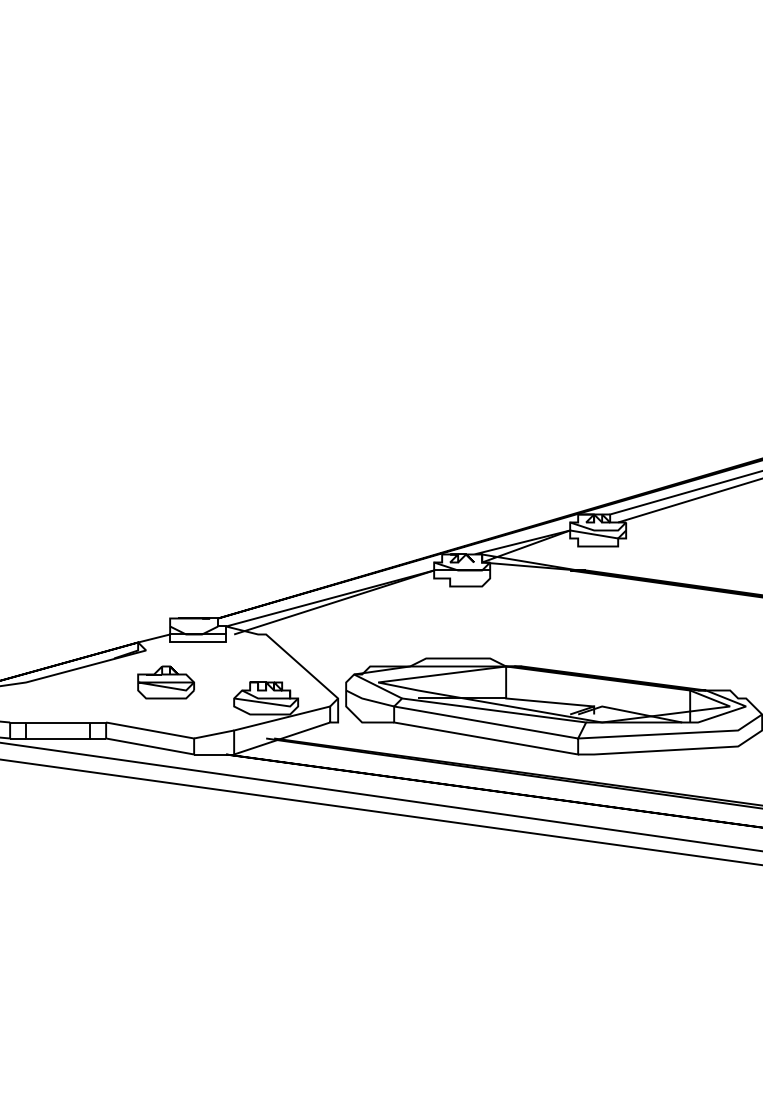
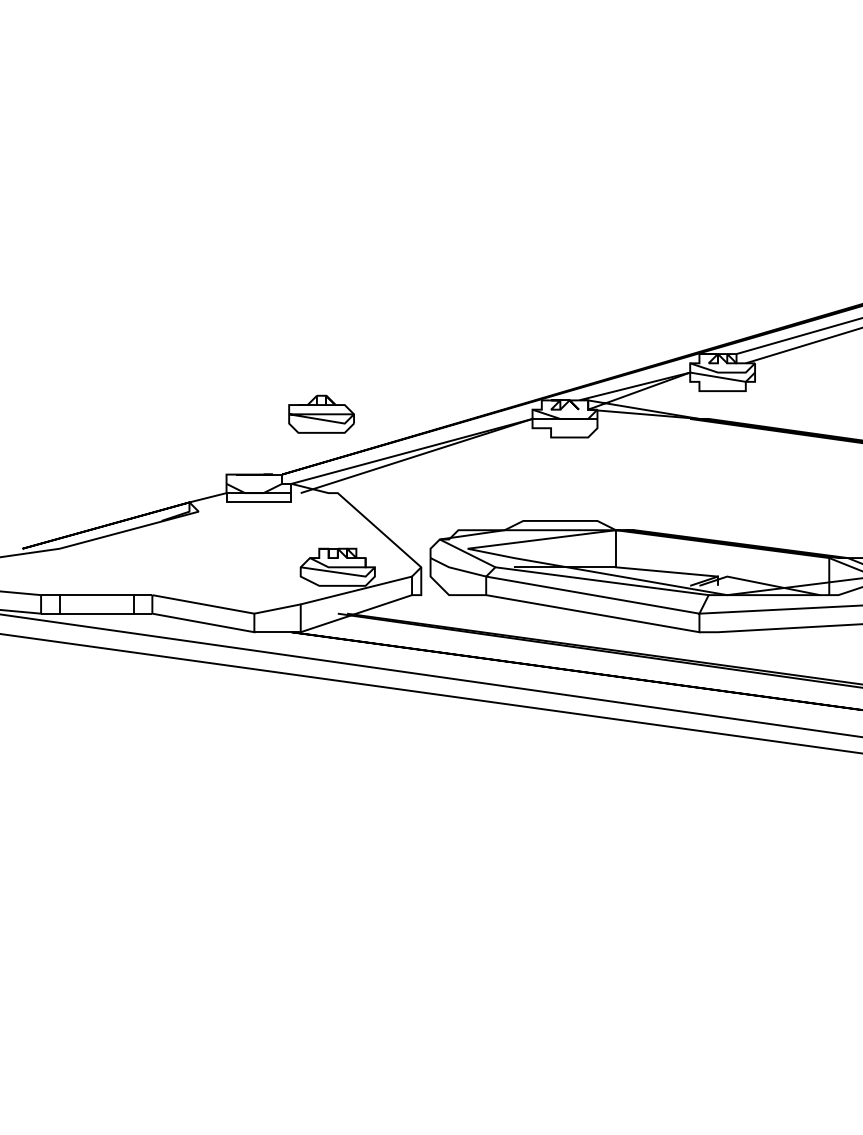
part: (165, 682) -> (320, 414), moved

